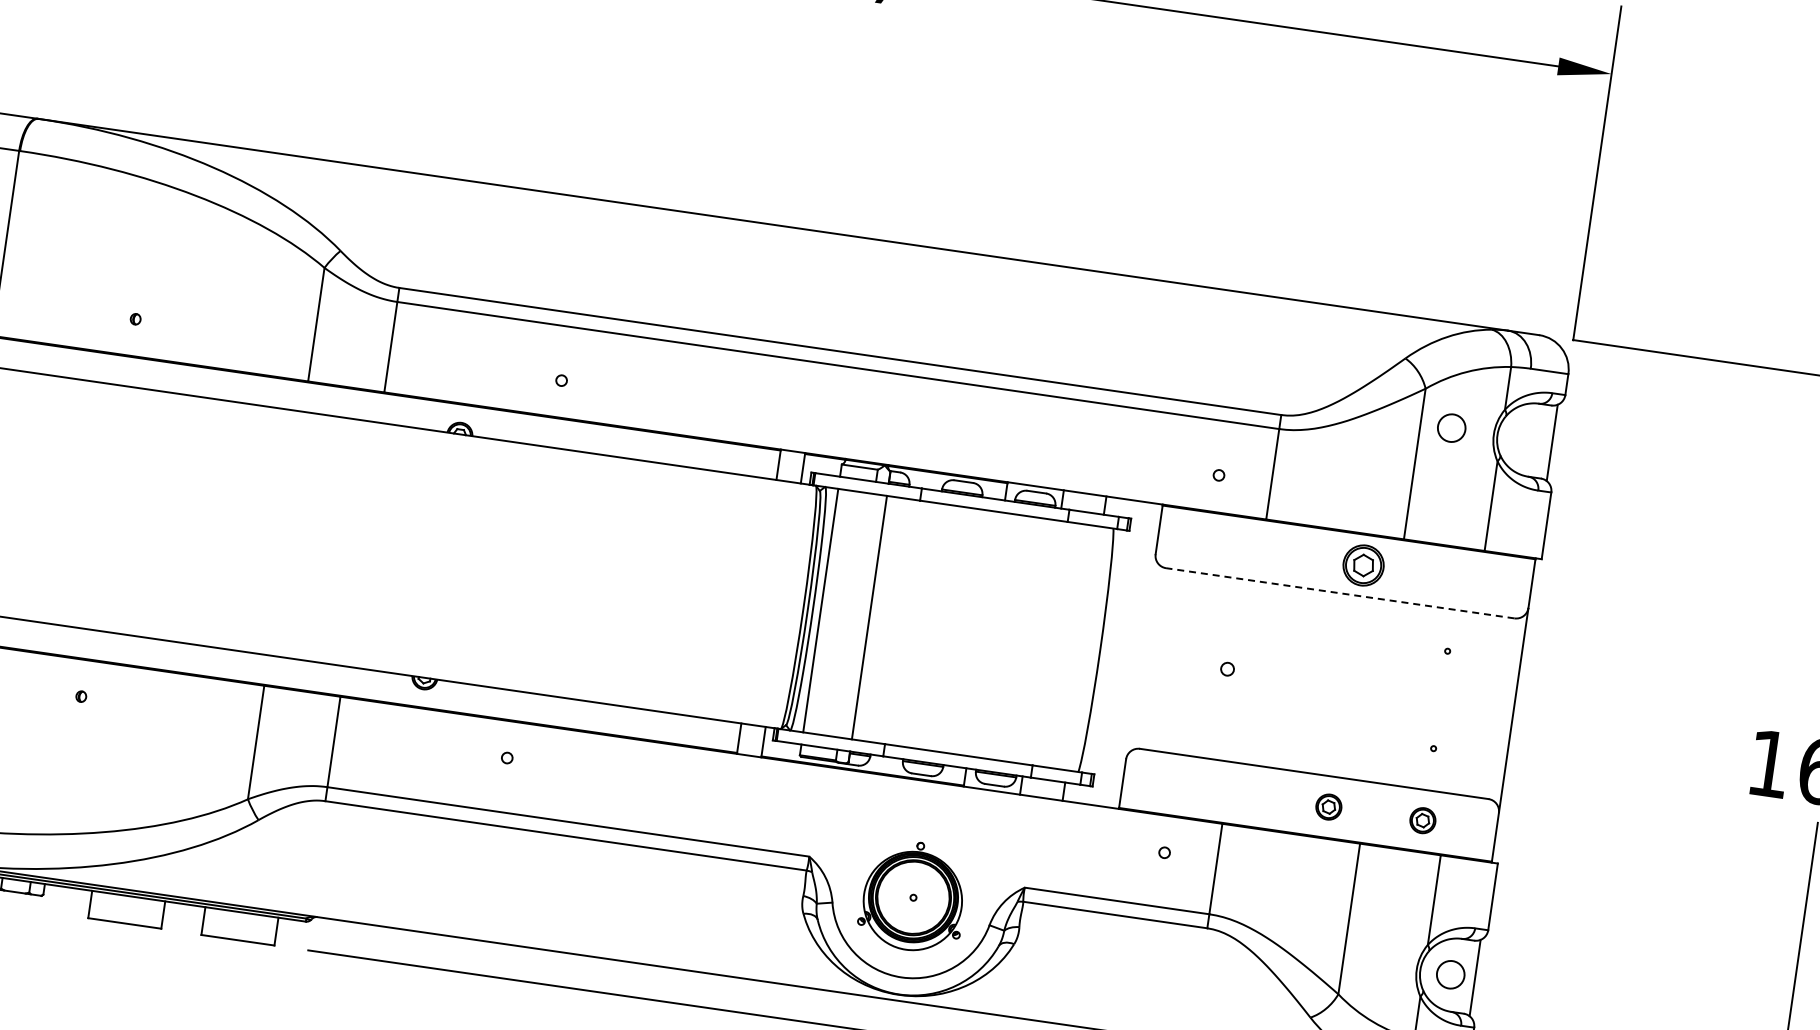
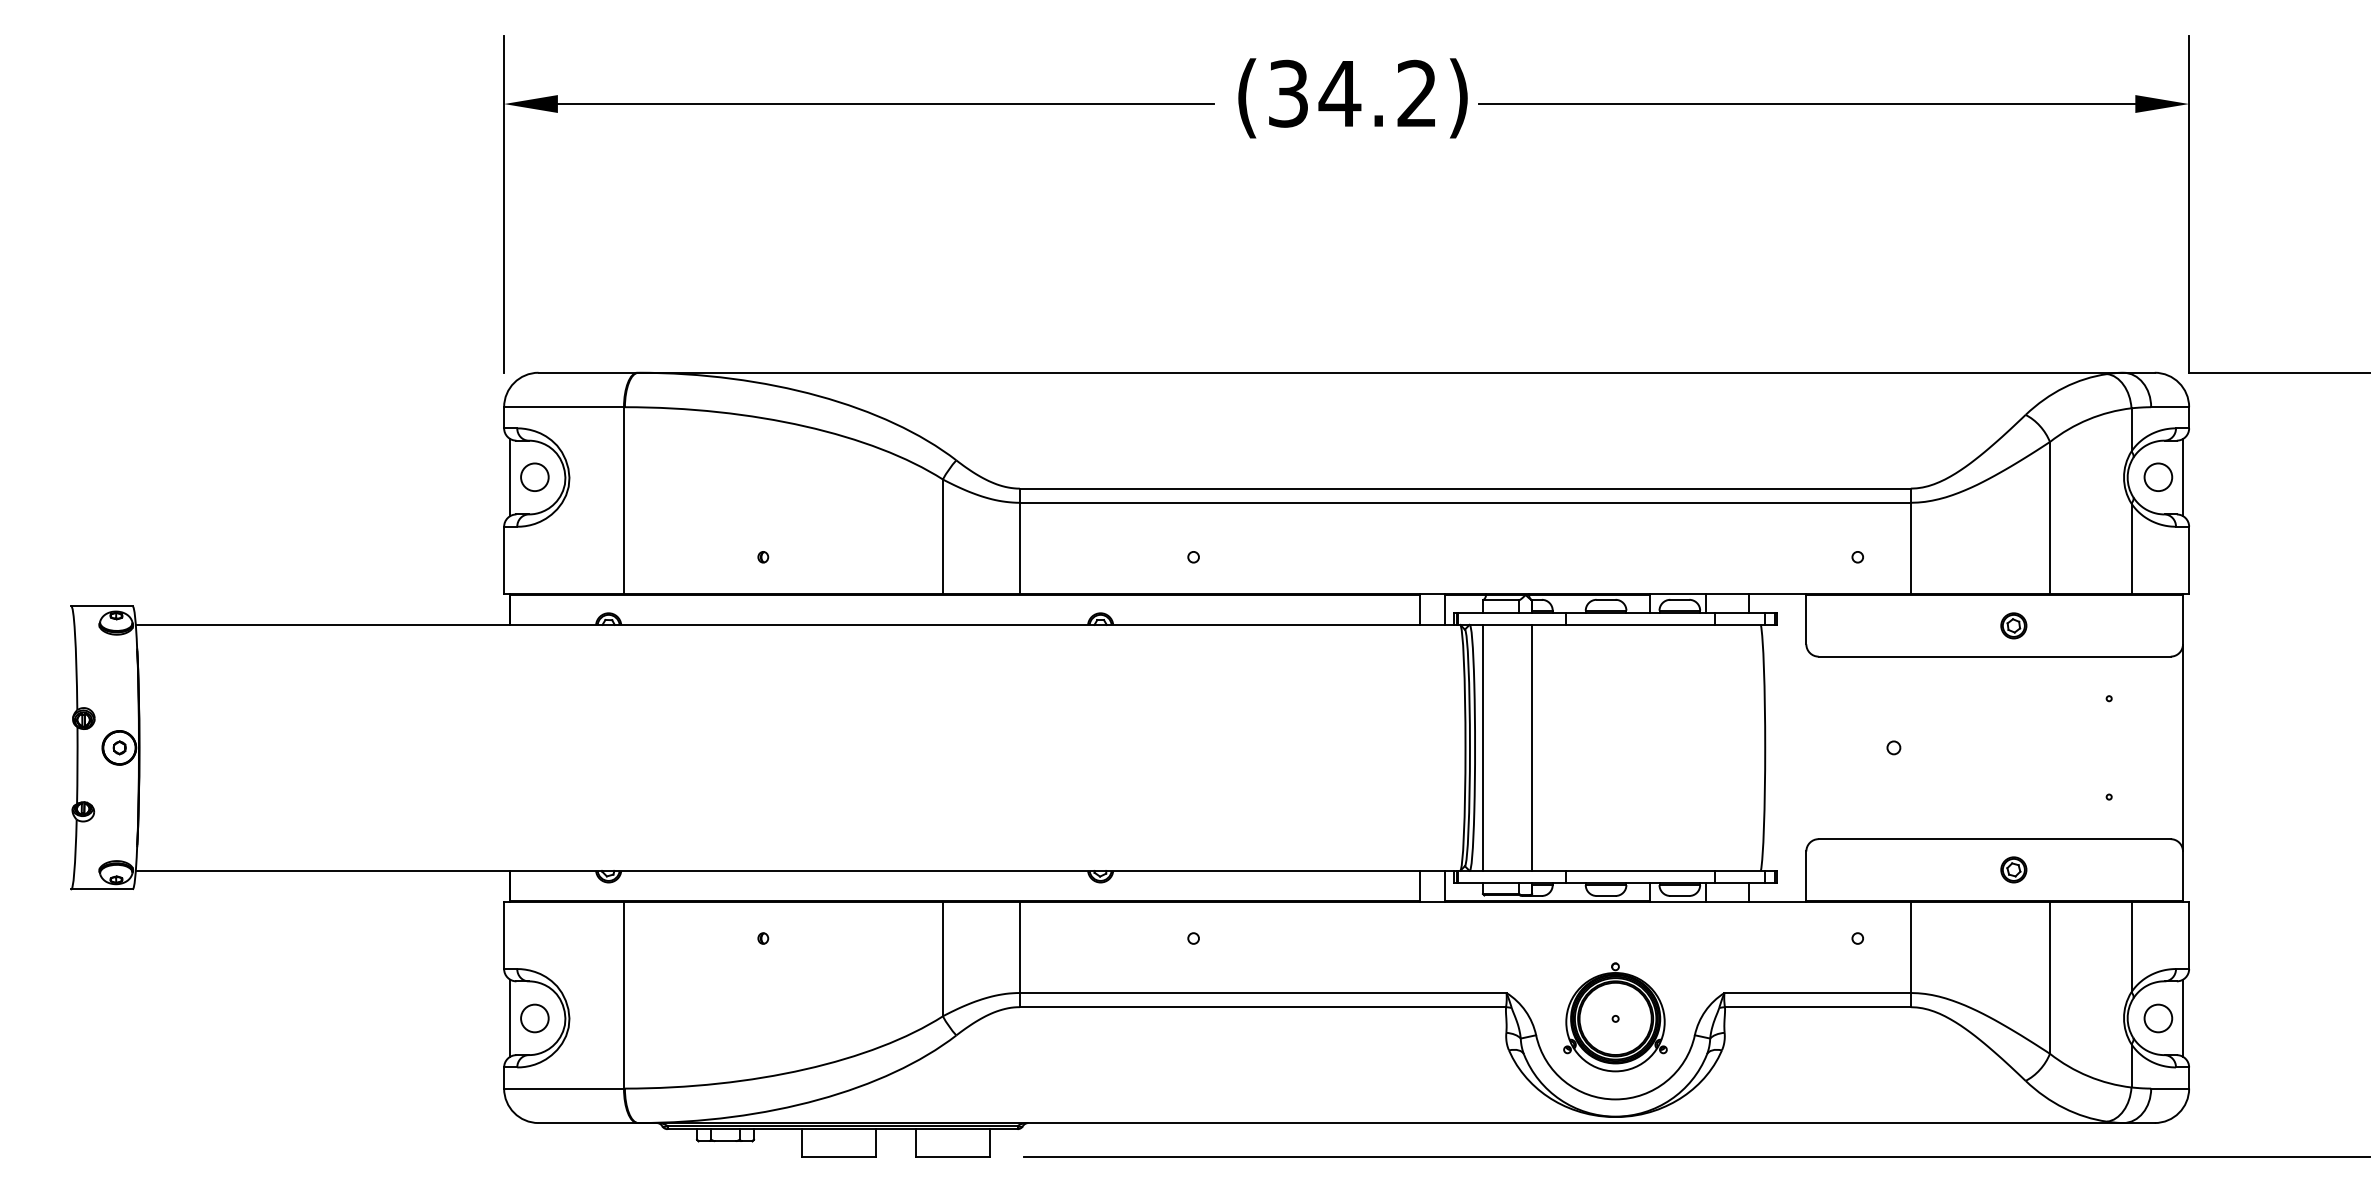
circle: (1451, 427) -> (2158, 476), moved
part: (1363, 565) -> (2013, 625), size x0.62
line: (1340, 593) -> (1994, 656), dashed -> solid
part: (1422, 820) -> (2108, 869), removed

